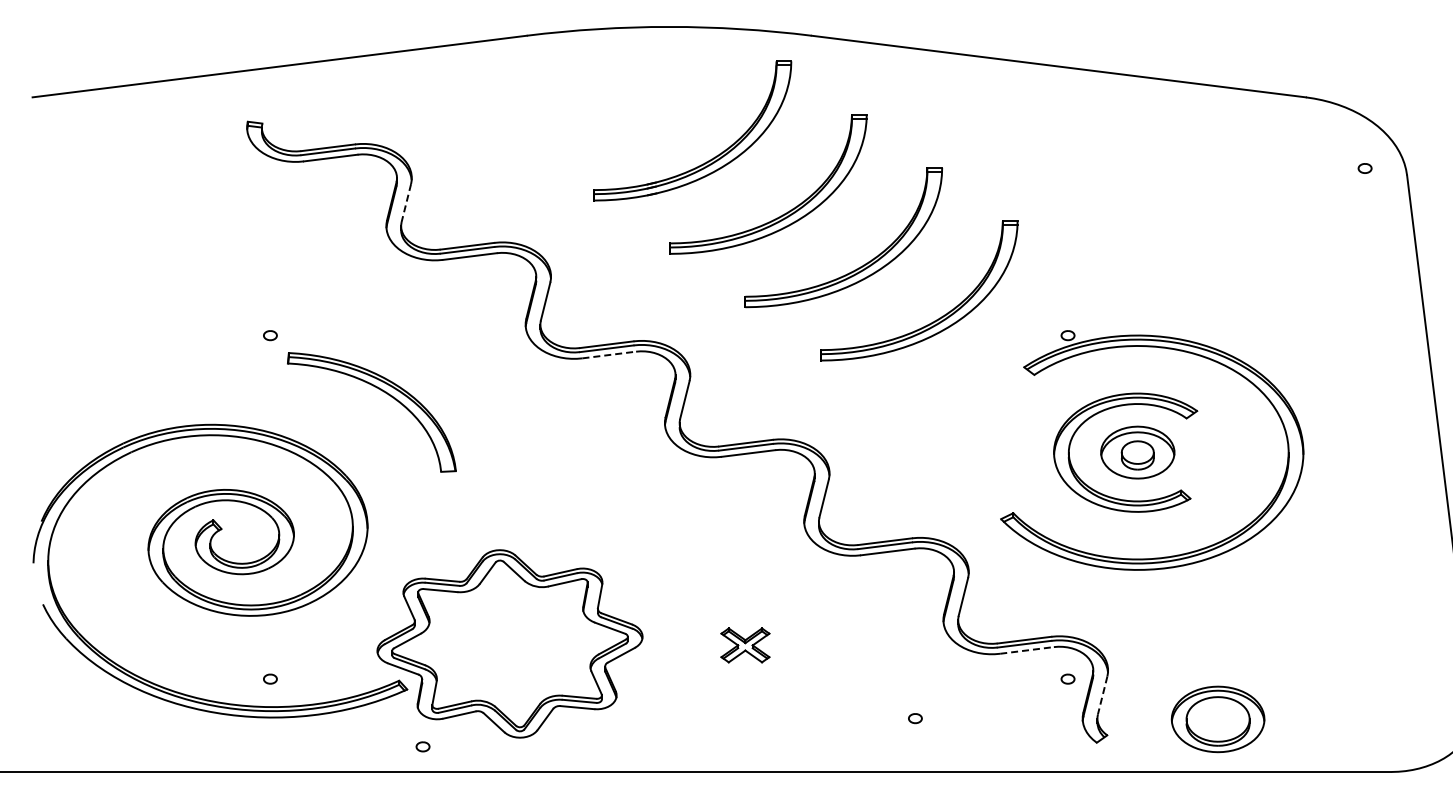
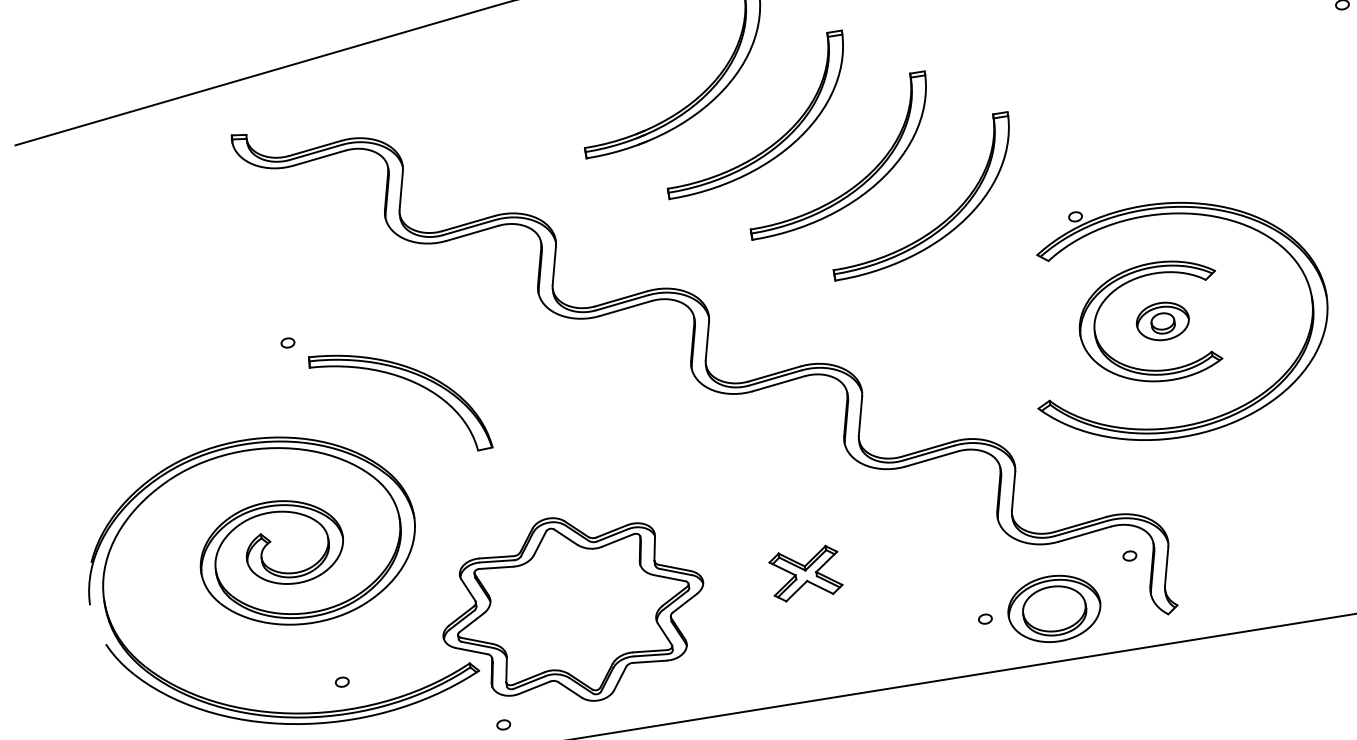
line: (406, 203) -> (401, 191), dashed -> solid
line: (609, 354) -> (625, 308), dashed -> solid
part: (1137, 452) -> (1162, 321), size x0.71
part: (745, 645) -> (806, 573), size x1.43
line: (1027, 650) -> (1085, 534), dashed -> solid
line: (1102, 695) -> (1166, 566), dashed -> solid
part: (1217, 719) -> (1053, 609), moved

